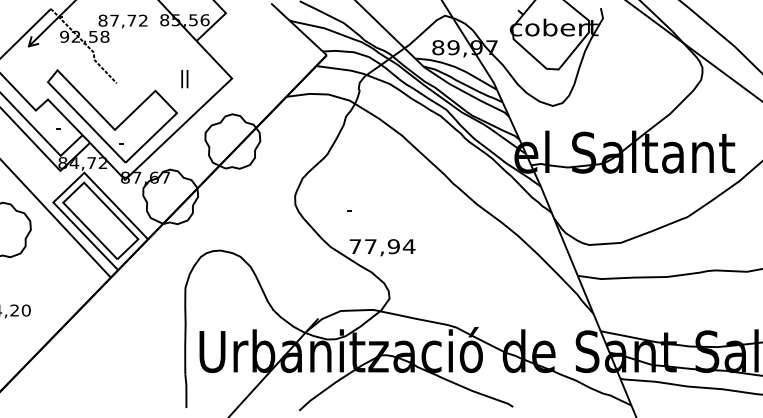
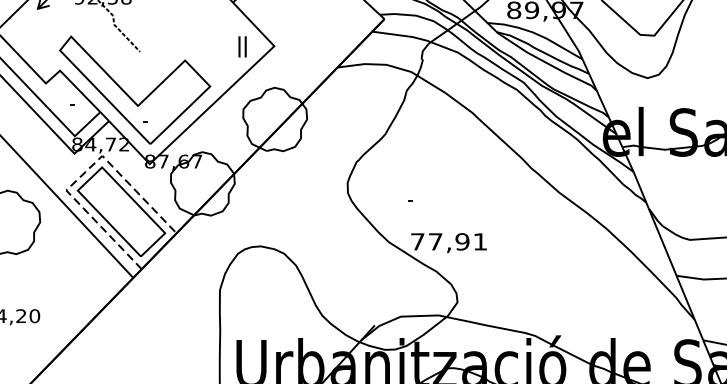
text: (184, 79) -> (242, 47), moved
line: (68, 188) -> (83, 174), solid -> dashed
text: (408, 246) -> (479, 241), 77,94 -> 77,91

